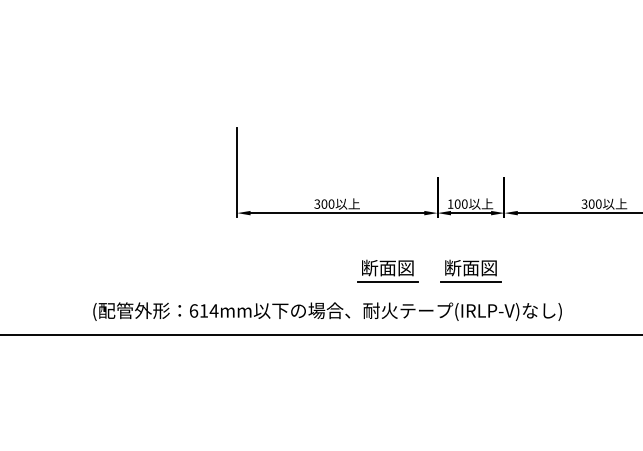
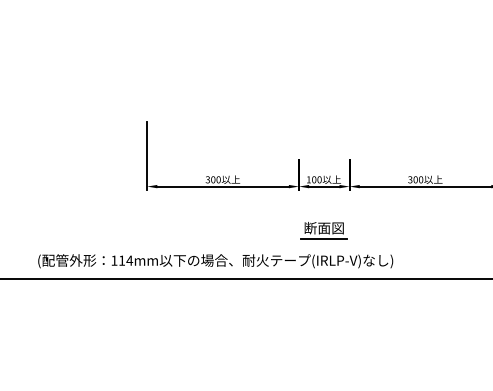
part: (386, 271) -> (260, 230), removed
text: (194, 310) -> (114, 260), 614mm -> 114mm

